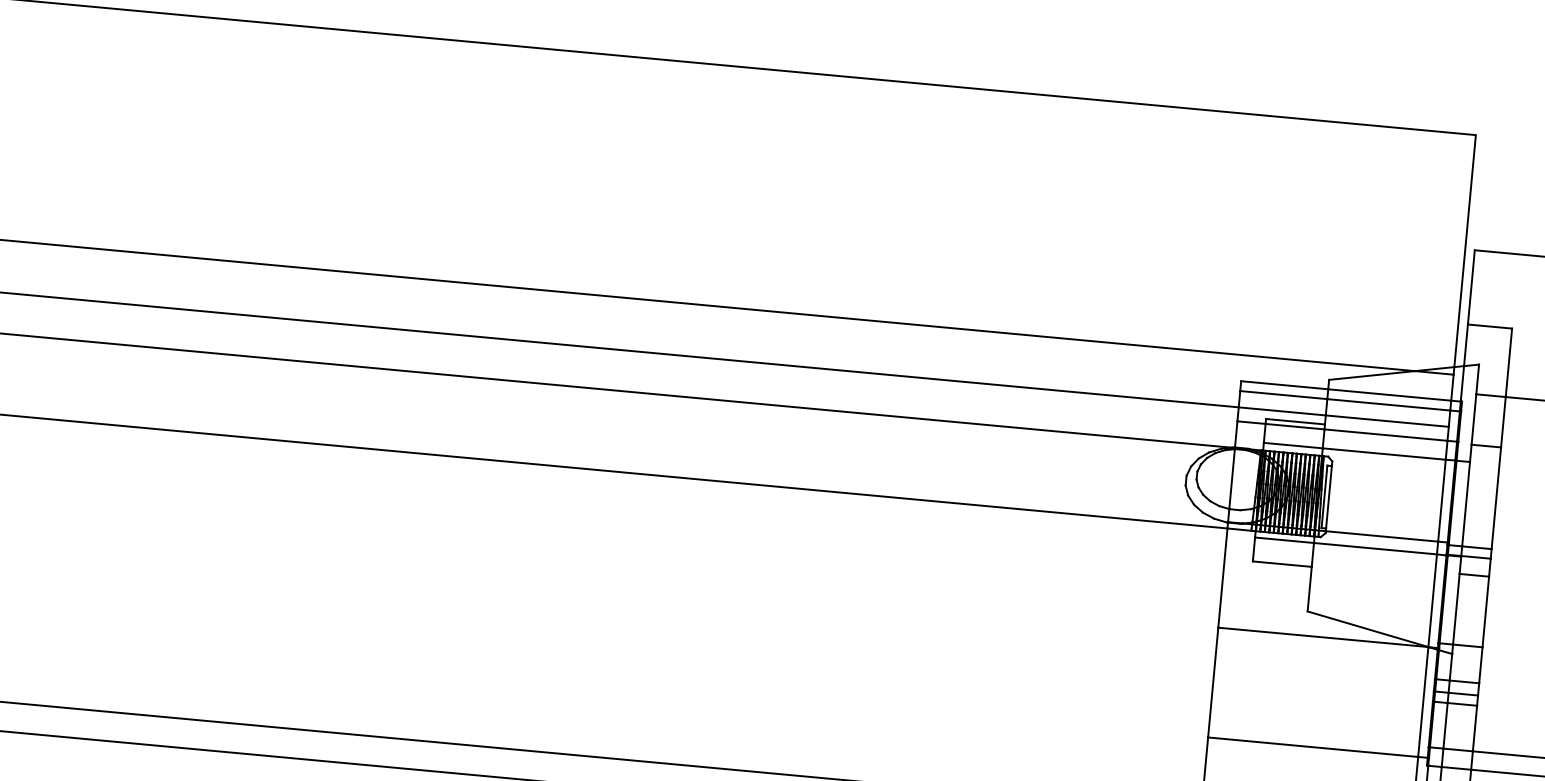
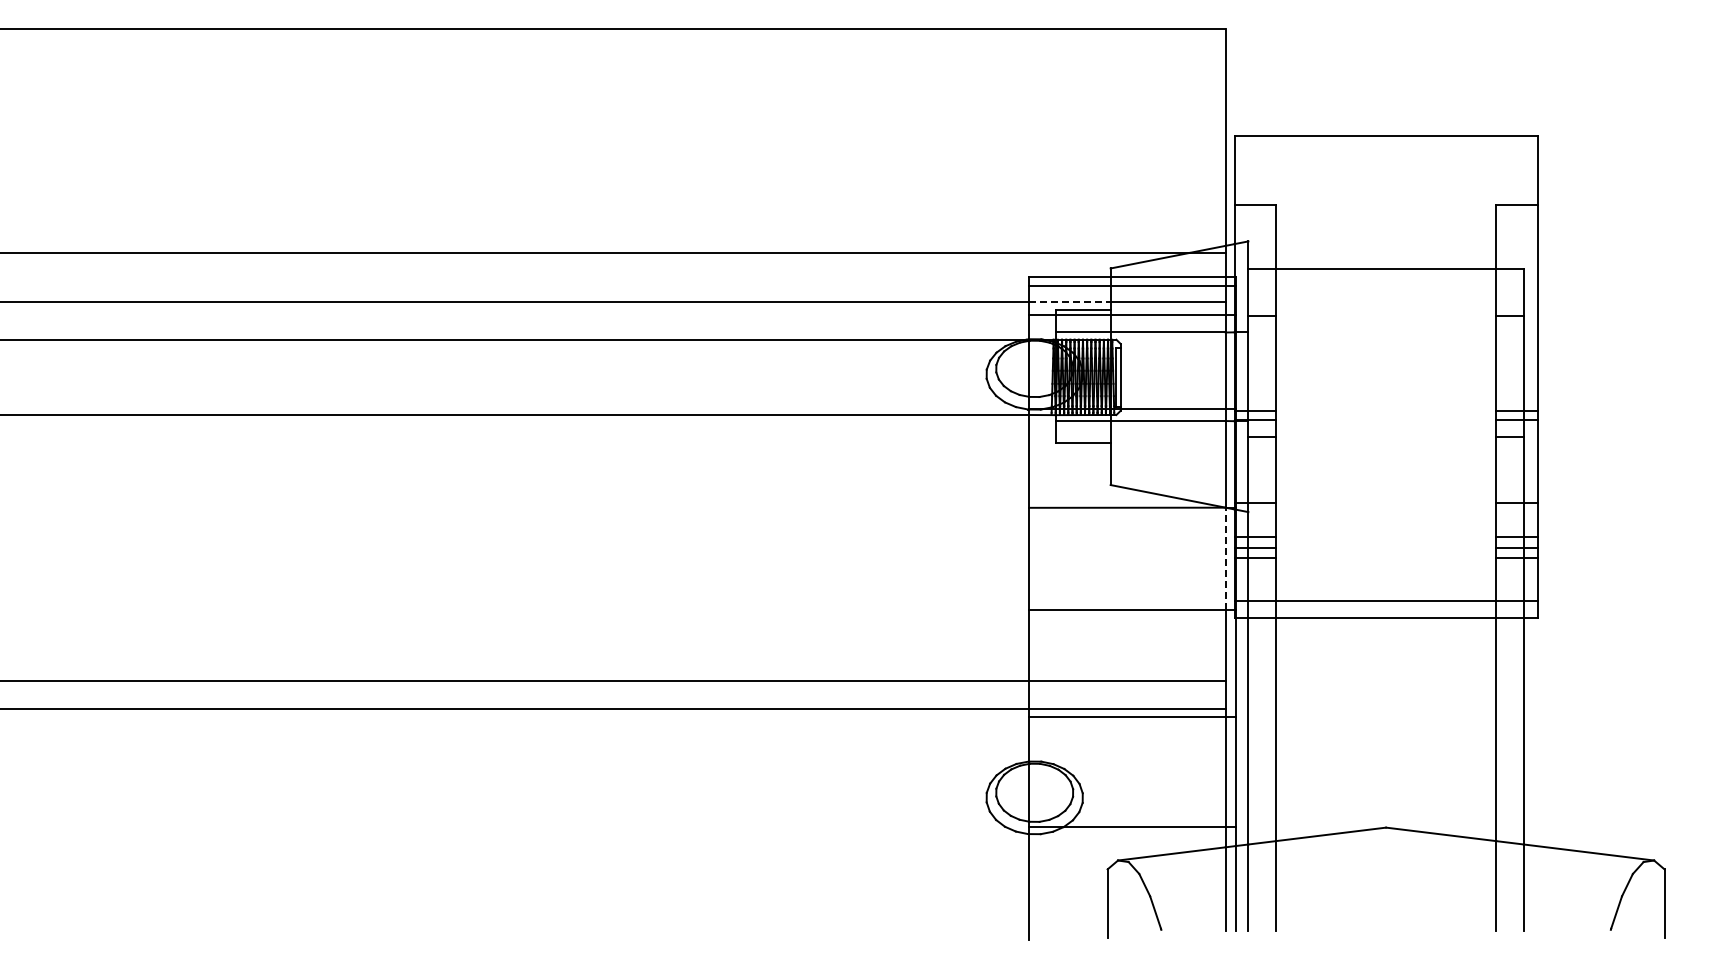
line: (1281, 411) -> (1069, 301), solid -> dashed
line: (1423, 701) -> (1225, 558), solid -> dashed

